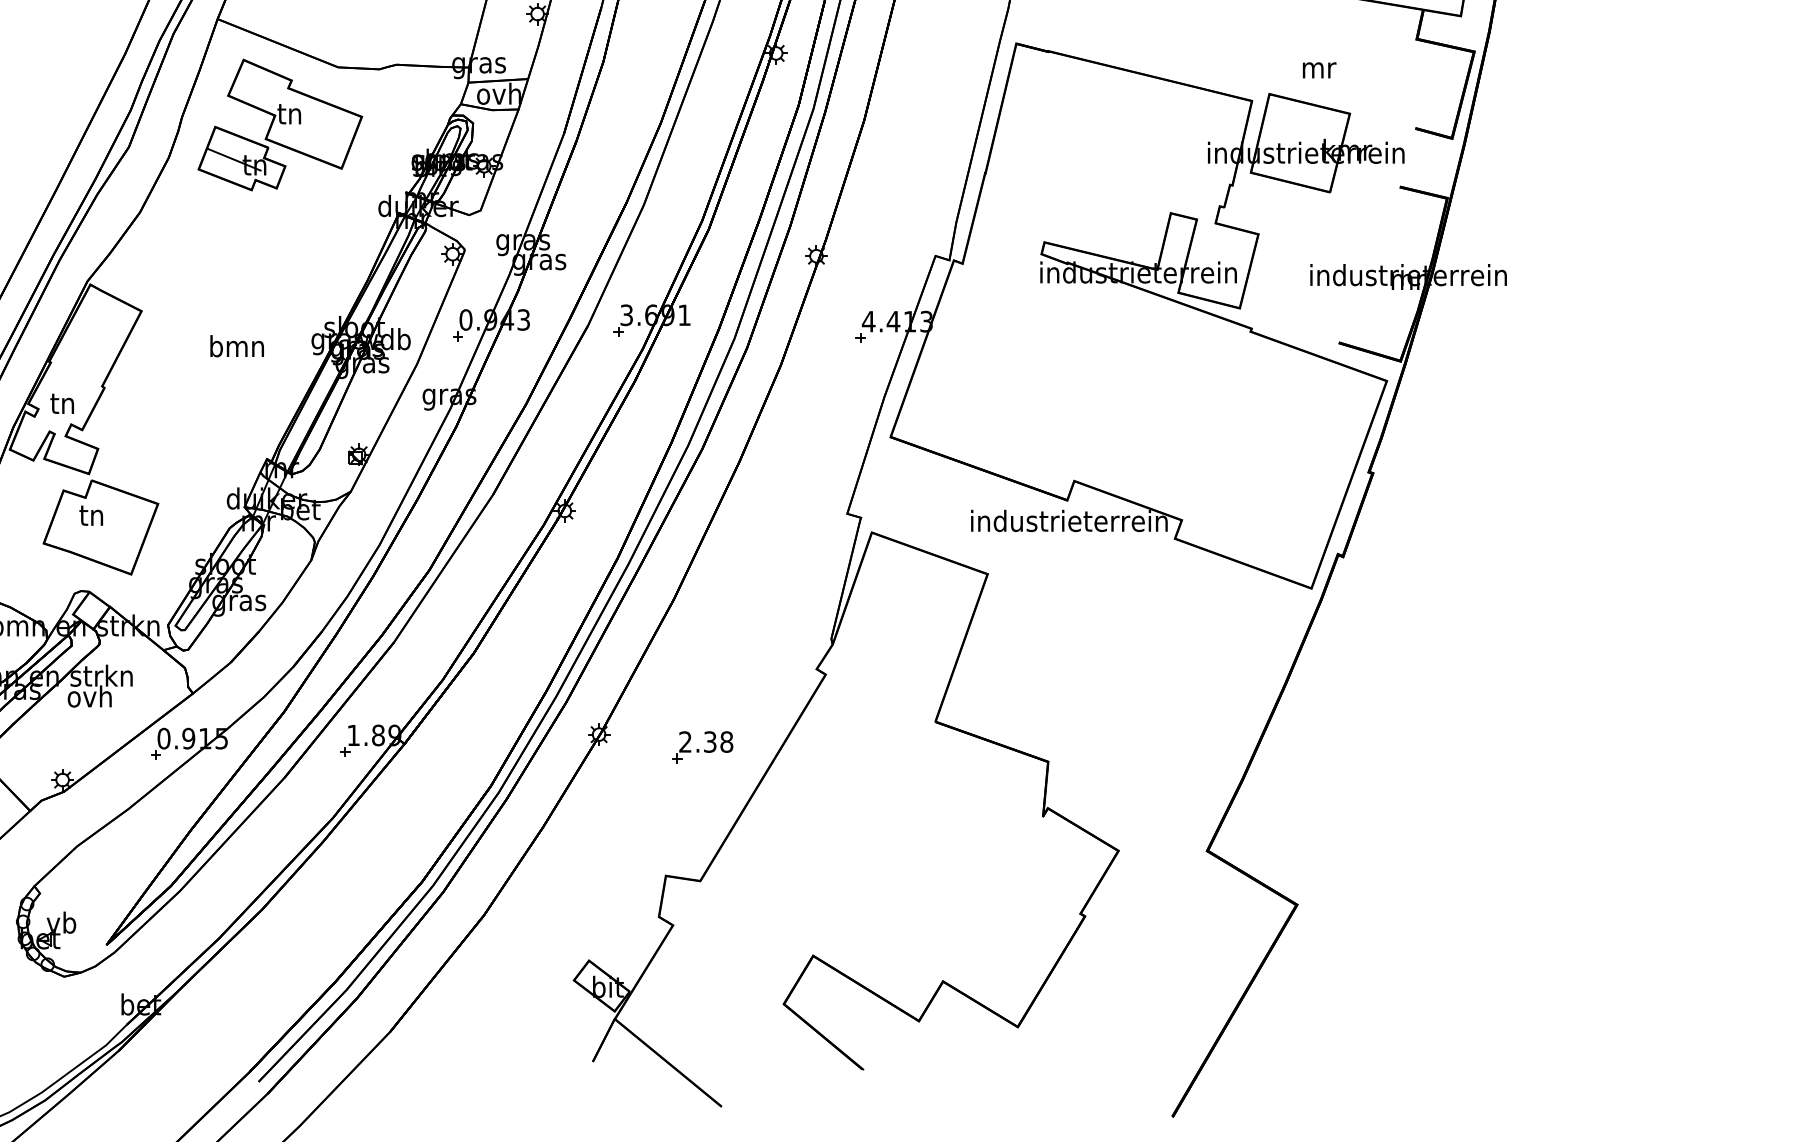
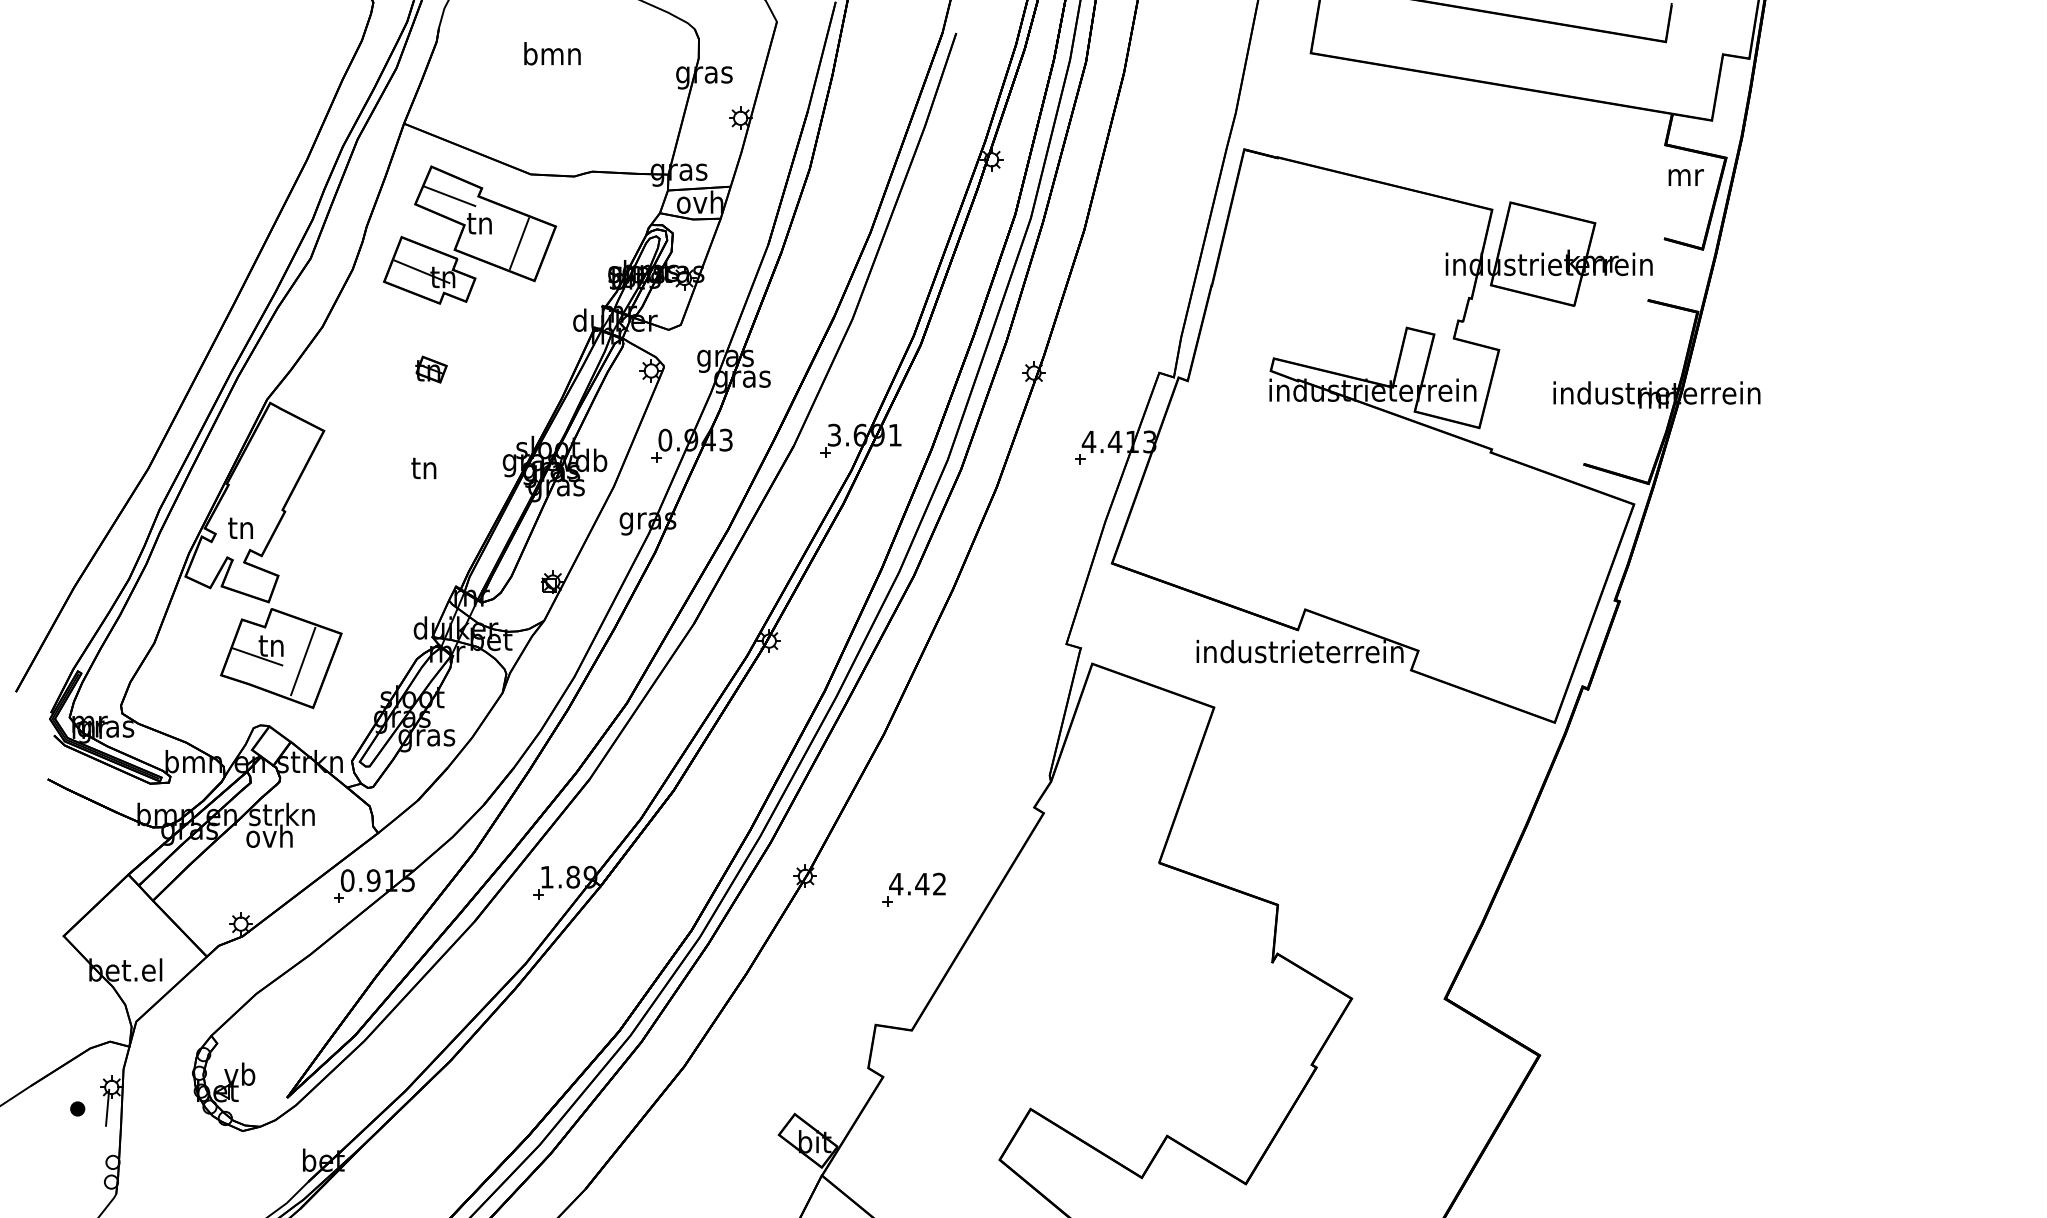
text: (1318, 70) -> (1685, 177), moved
line: (260, 88) -> (449, 196), added
line: (327, 133) -> (519, 243), added
part: (243, 252) -> (431, 369), added
text: (237, 345) -> (424, 467), bmn -> tn
line: (78, 525) -> (257, 656), added
line: (122, 530) -> (303, 661), added
text: (705, 741) -> (917, 883), 2.38 -> 4.42

